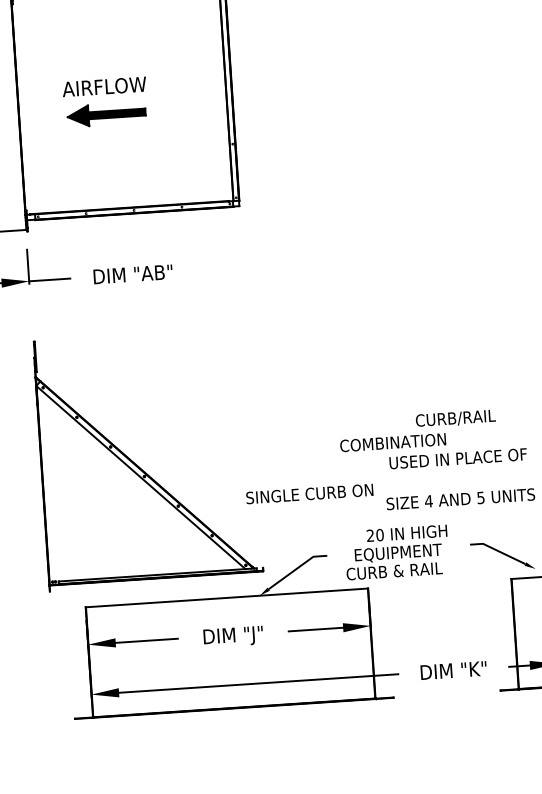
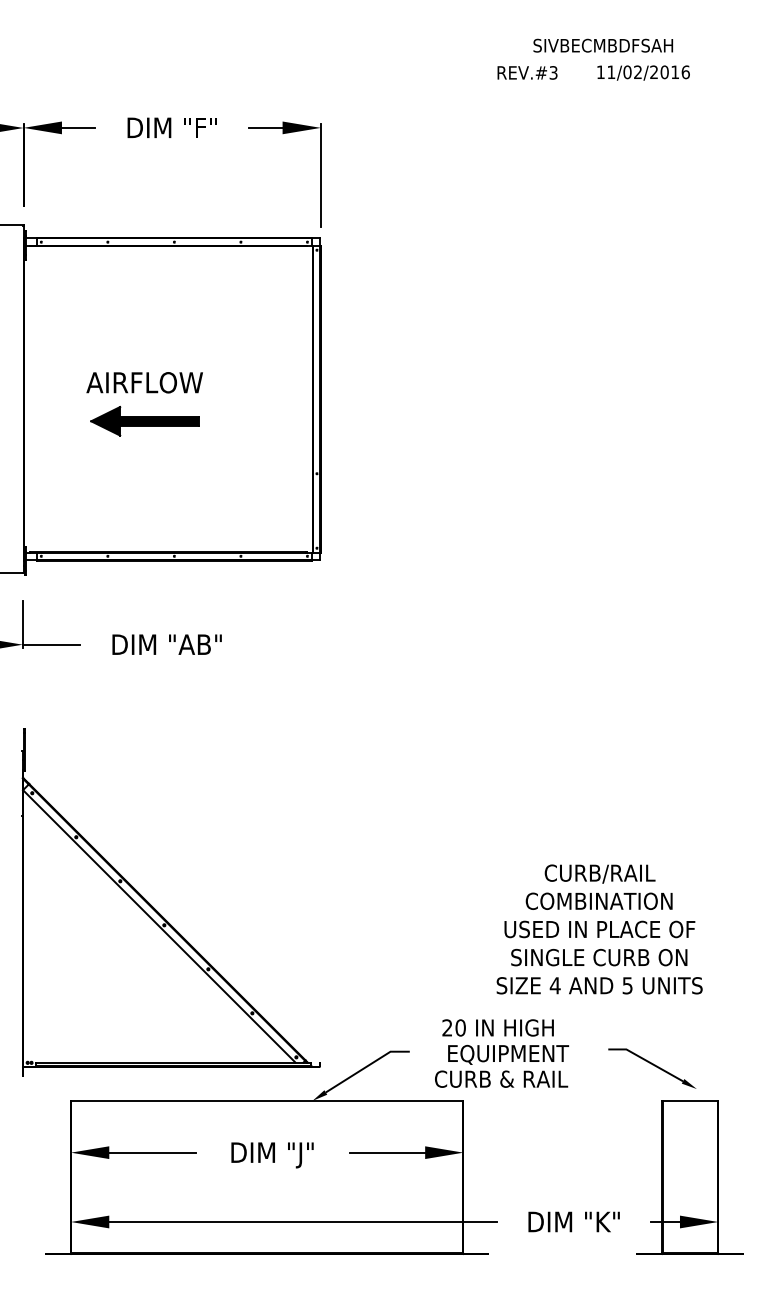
text: (392, 442) -> (598, 900), moved
text: (309, 493) -> (599, 957), moved
text: (406, 533) -> (497, 1027), moved

